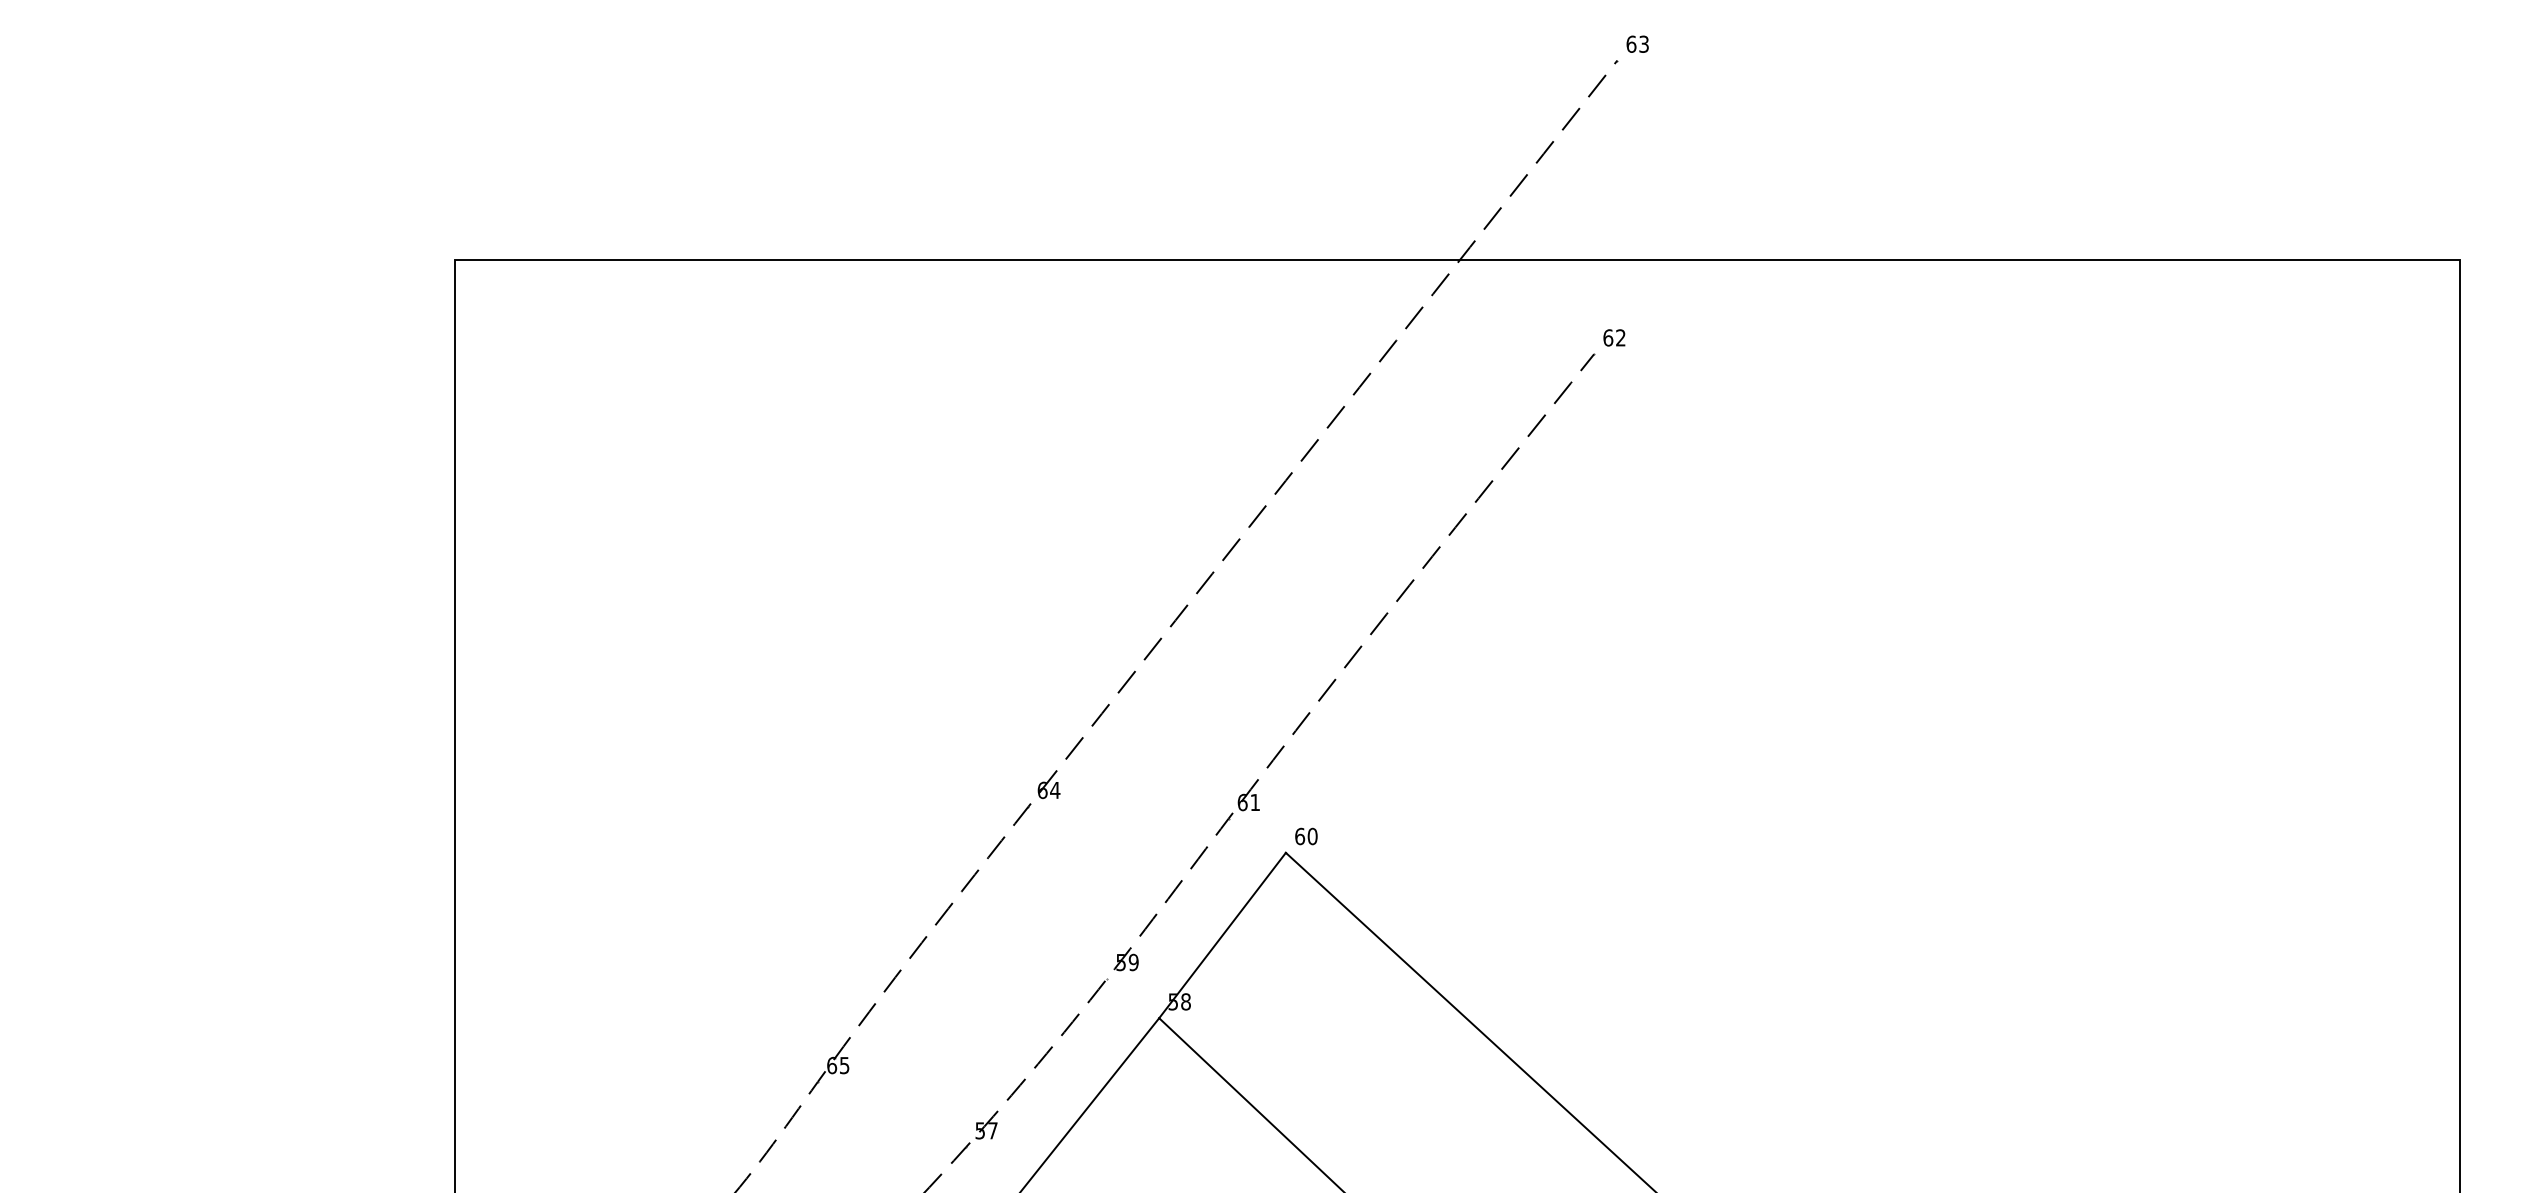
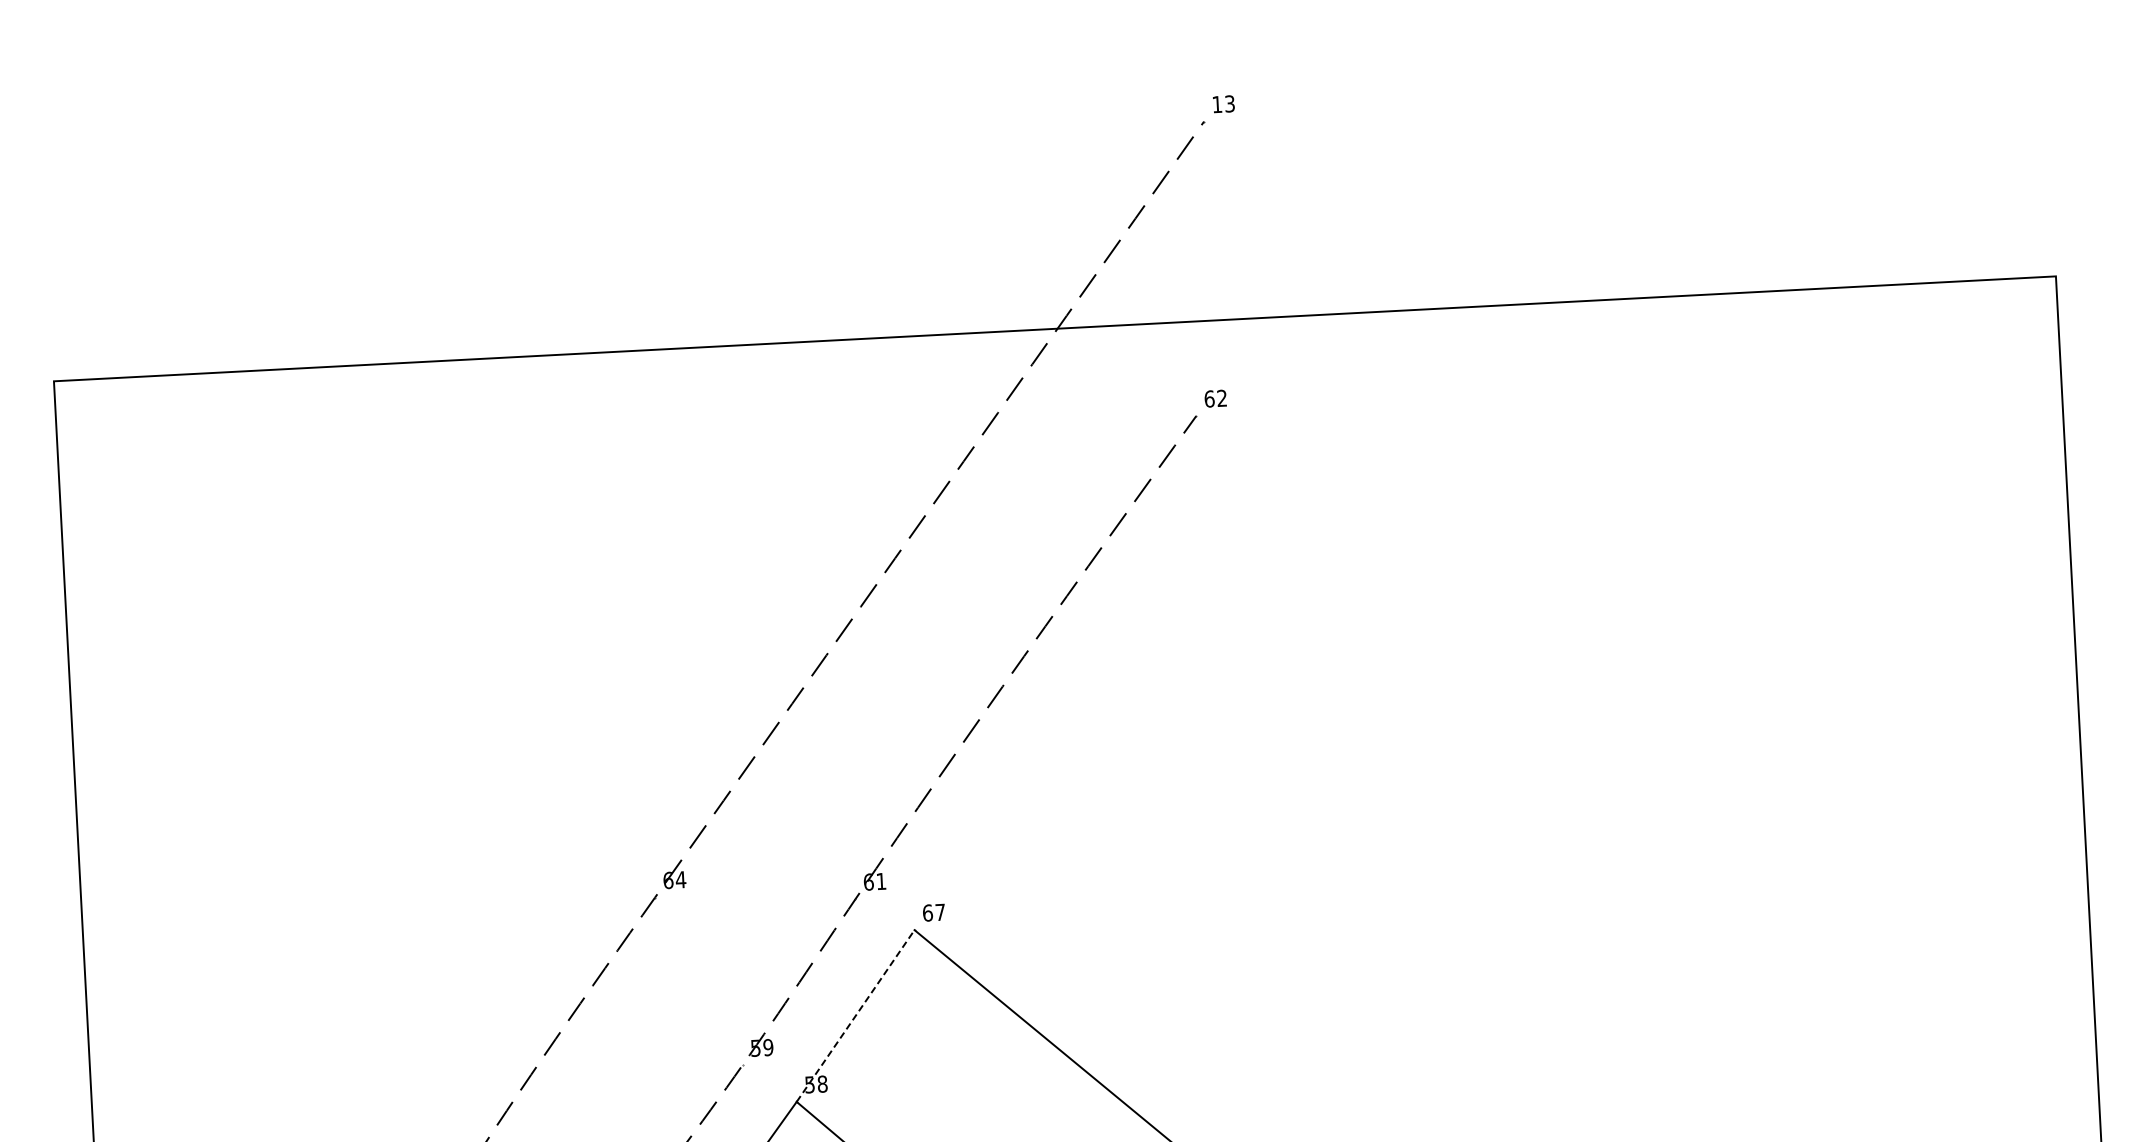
text: (1631, 43) -> (1217, 103), 63 -> 13
text: (1312, 836) -> (940, 912), 60 -> 67
line: (1222, 935) -> (855, 1015), solid -> dashed

